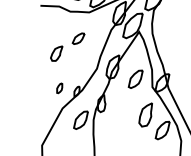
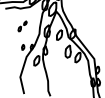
part: (66, 47) -> (22, 26), size x0.6

